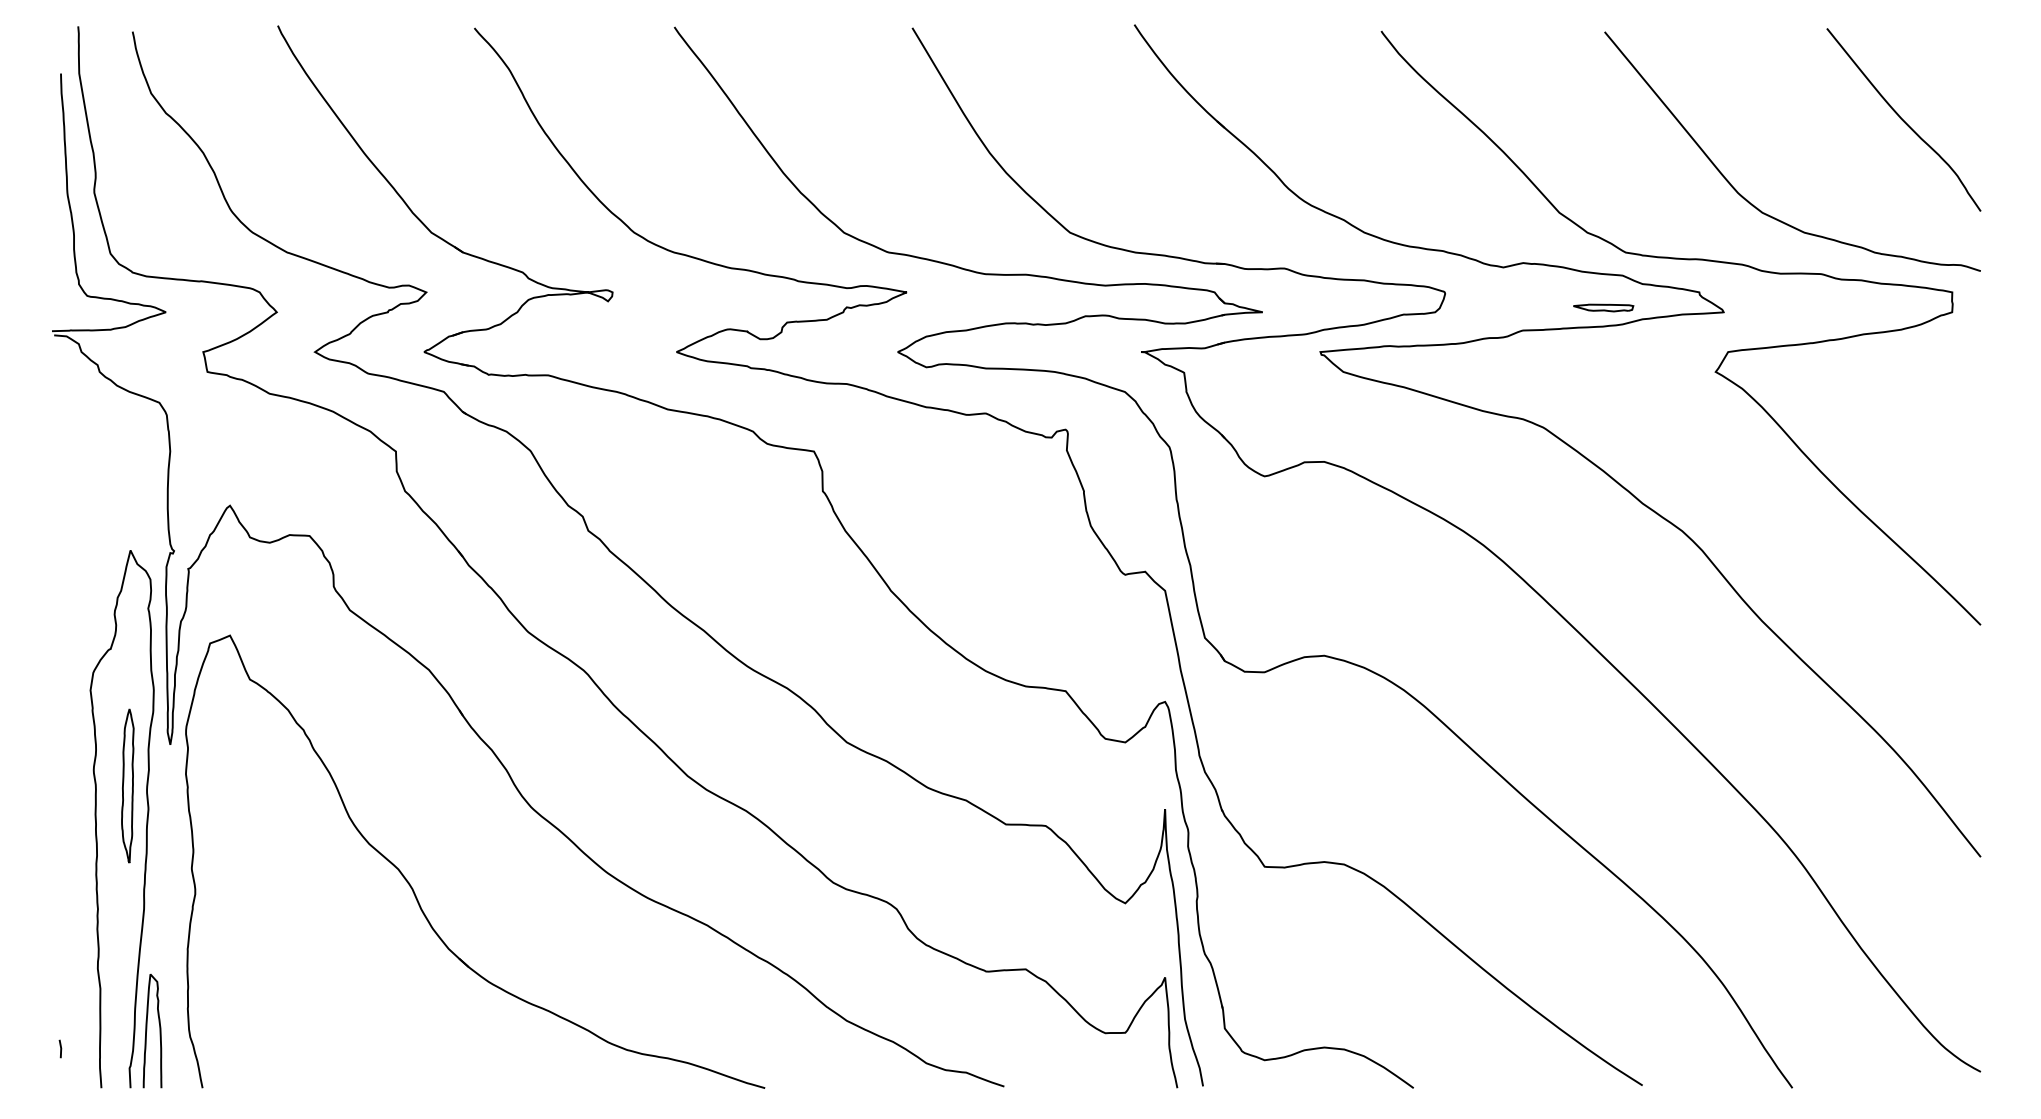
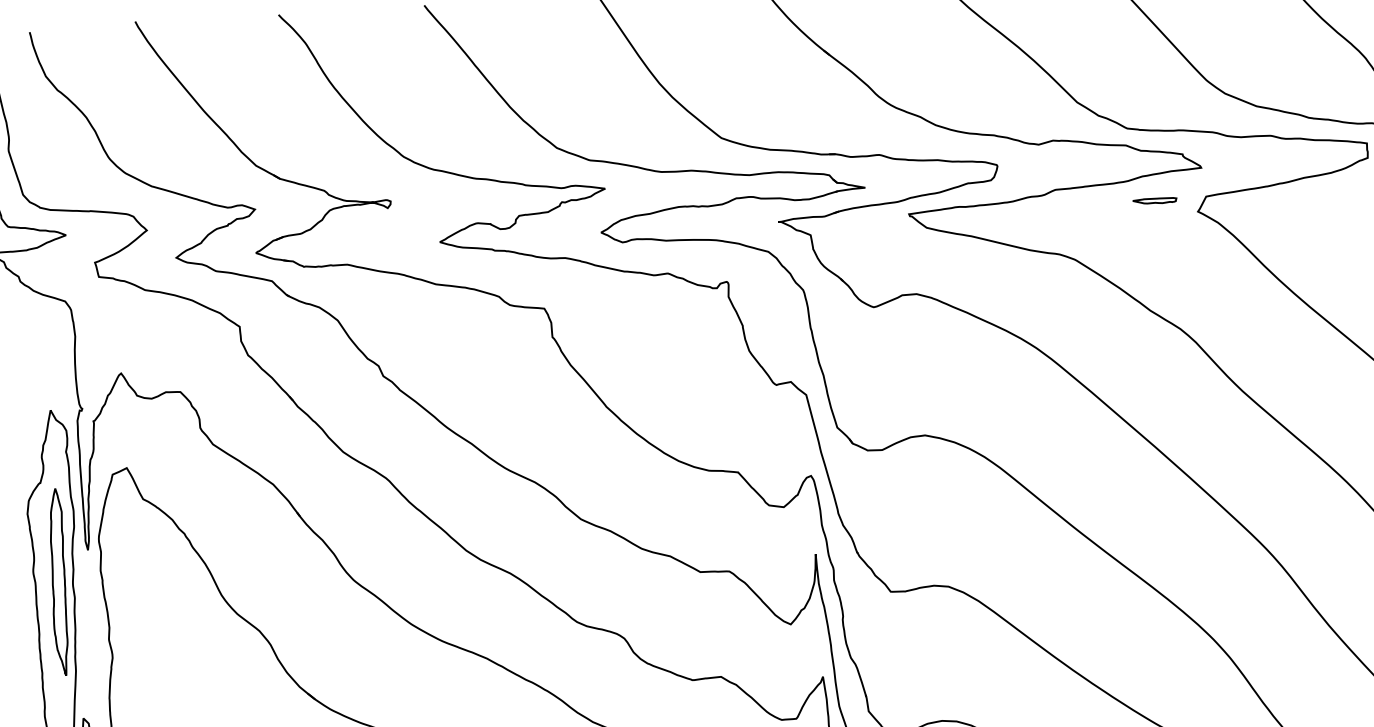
part: (1603, 307) -> (1154, 200), moved
part: (127, 785) -> (58, 581), size x1.67

